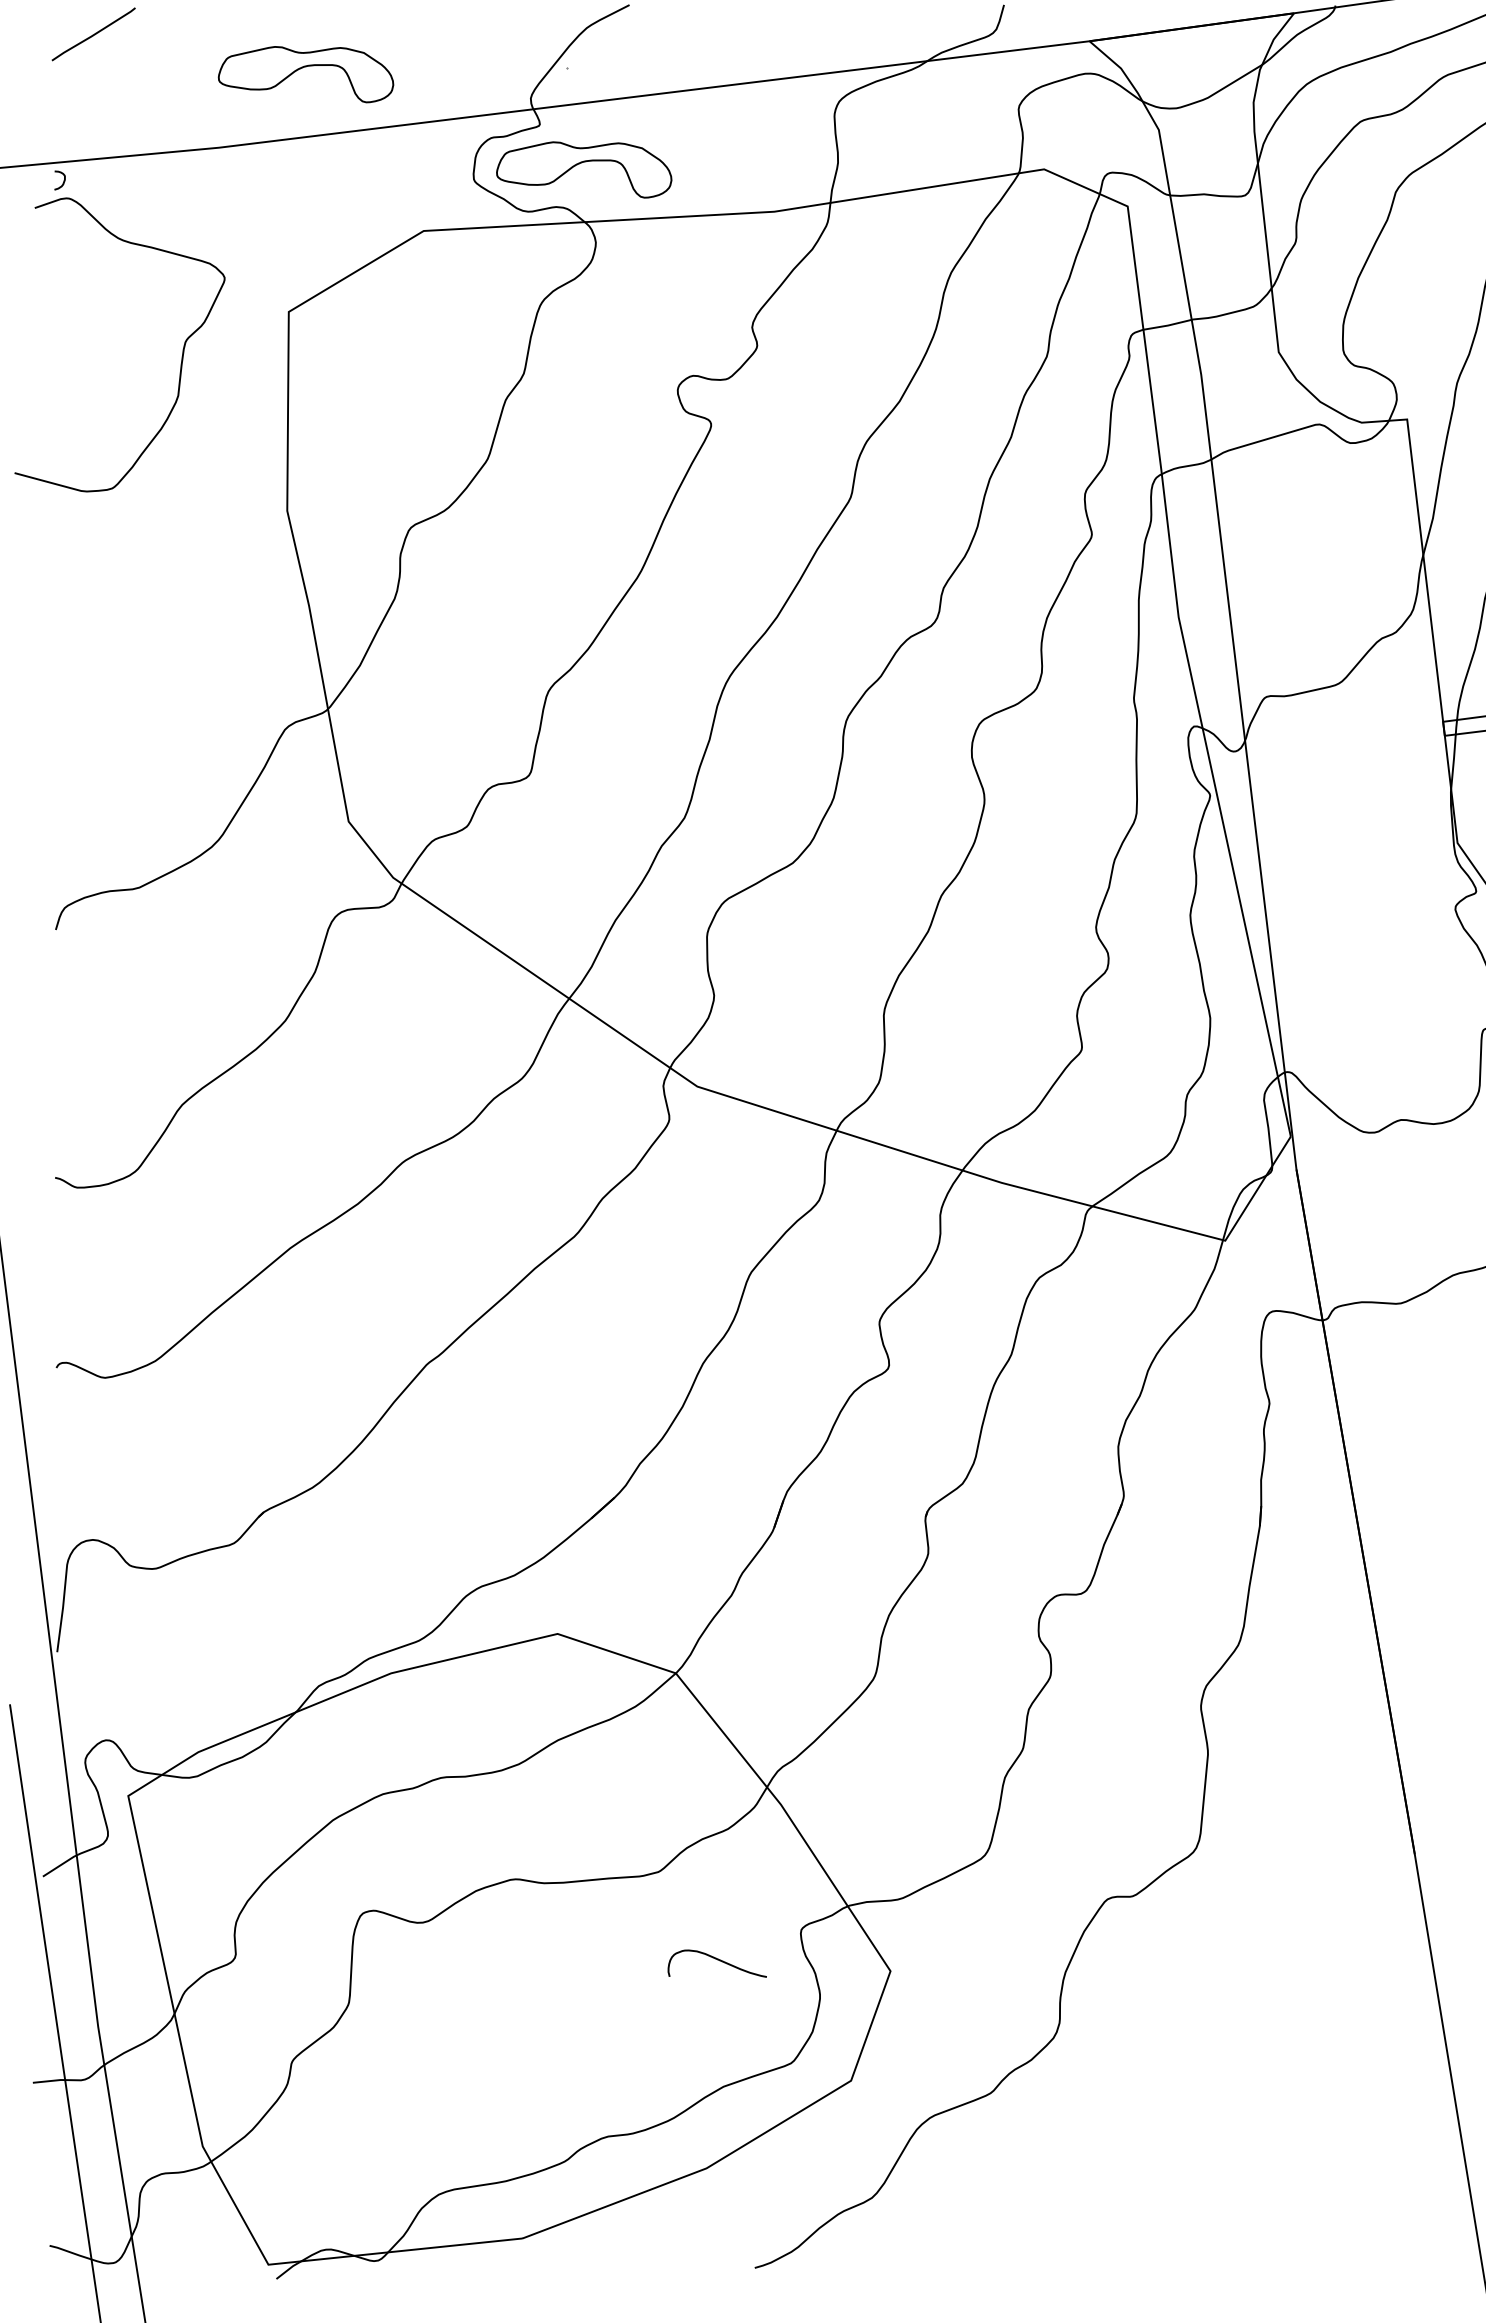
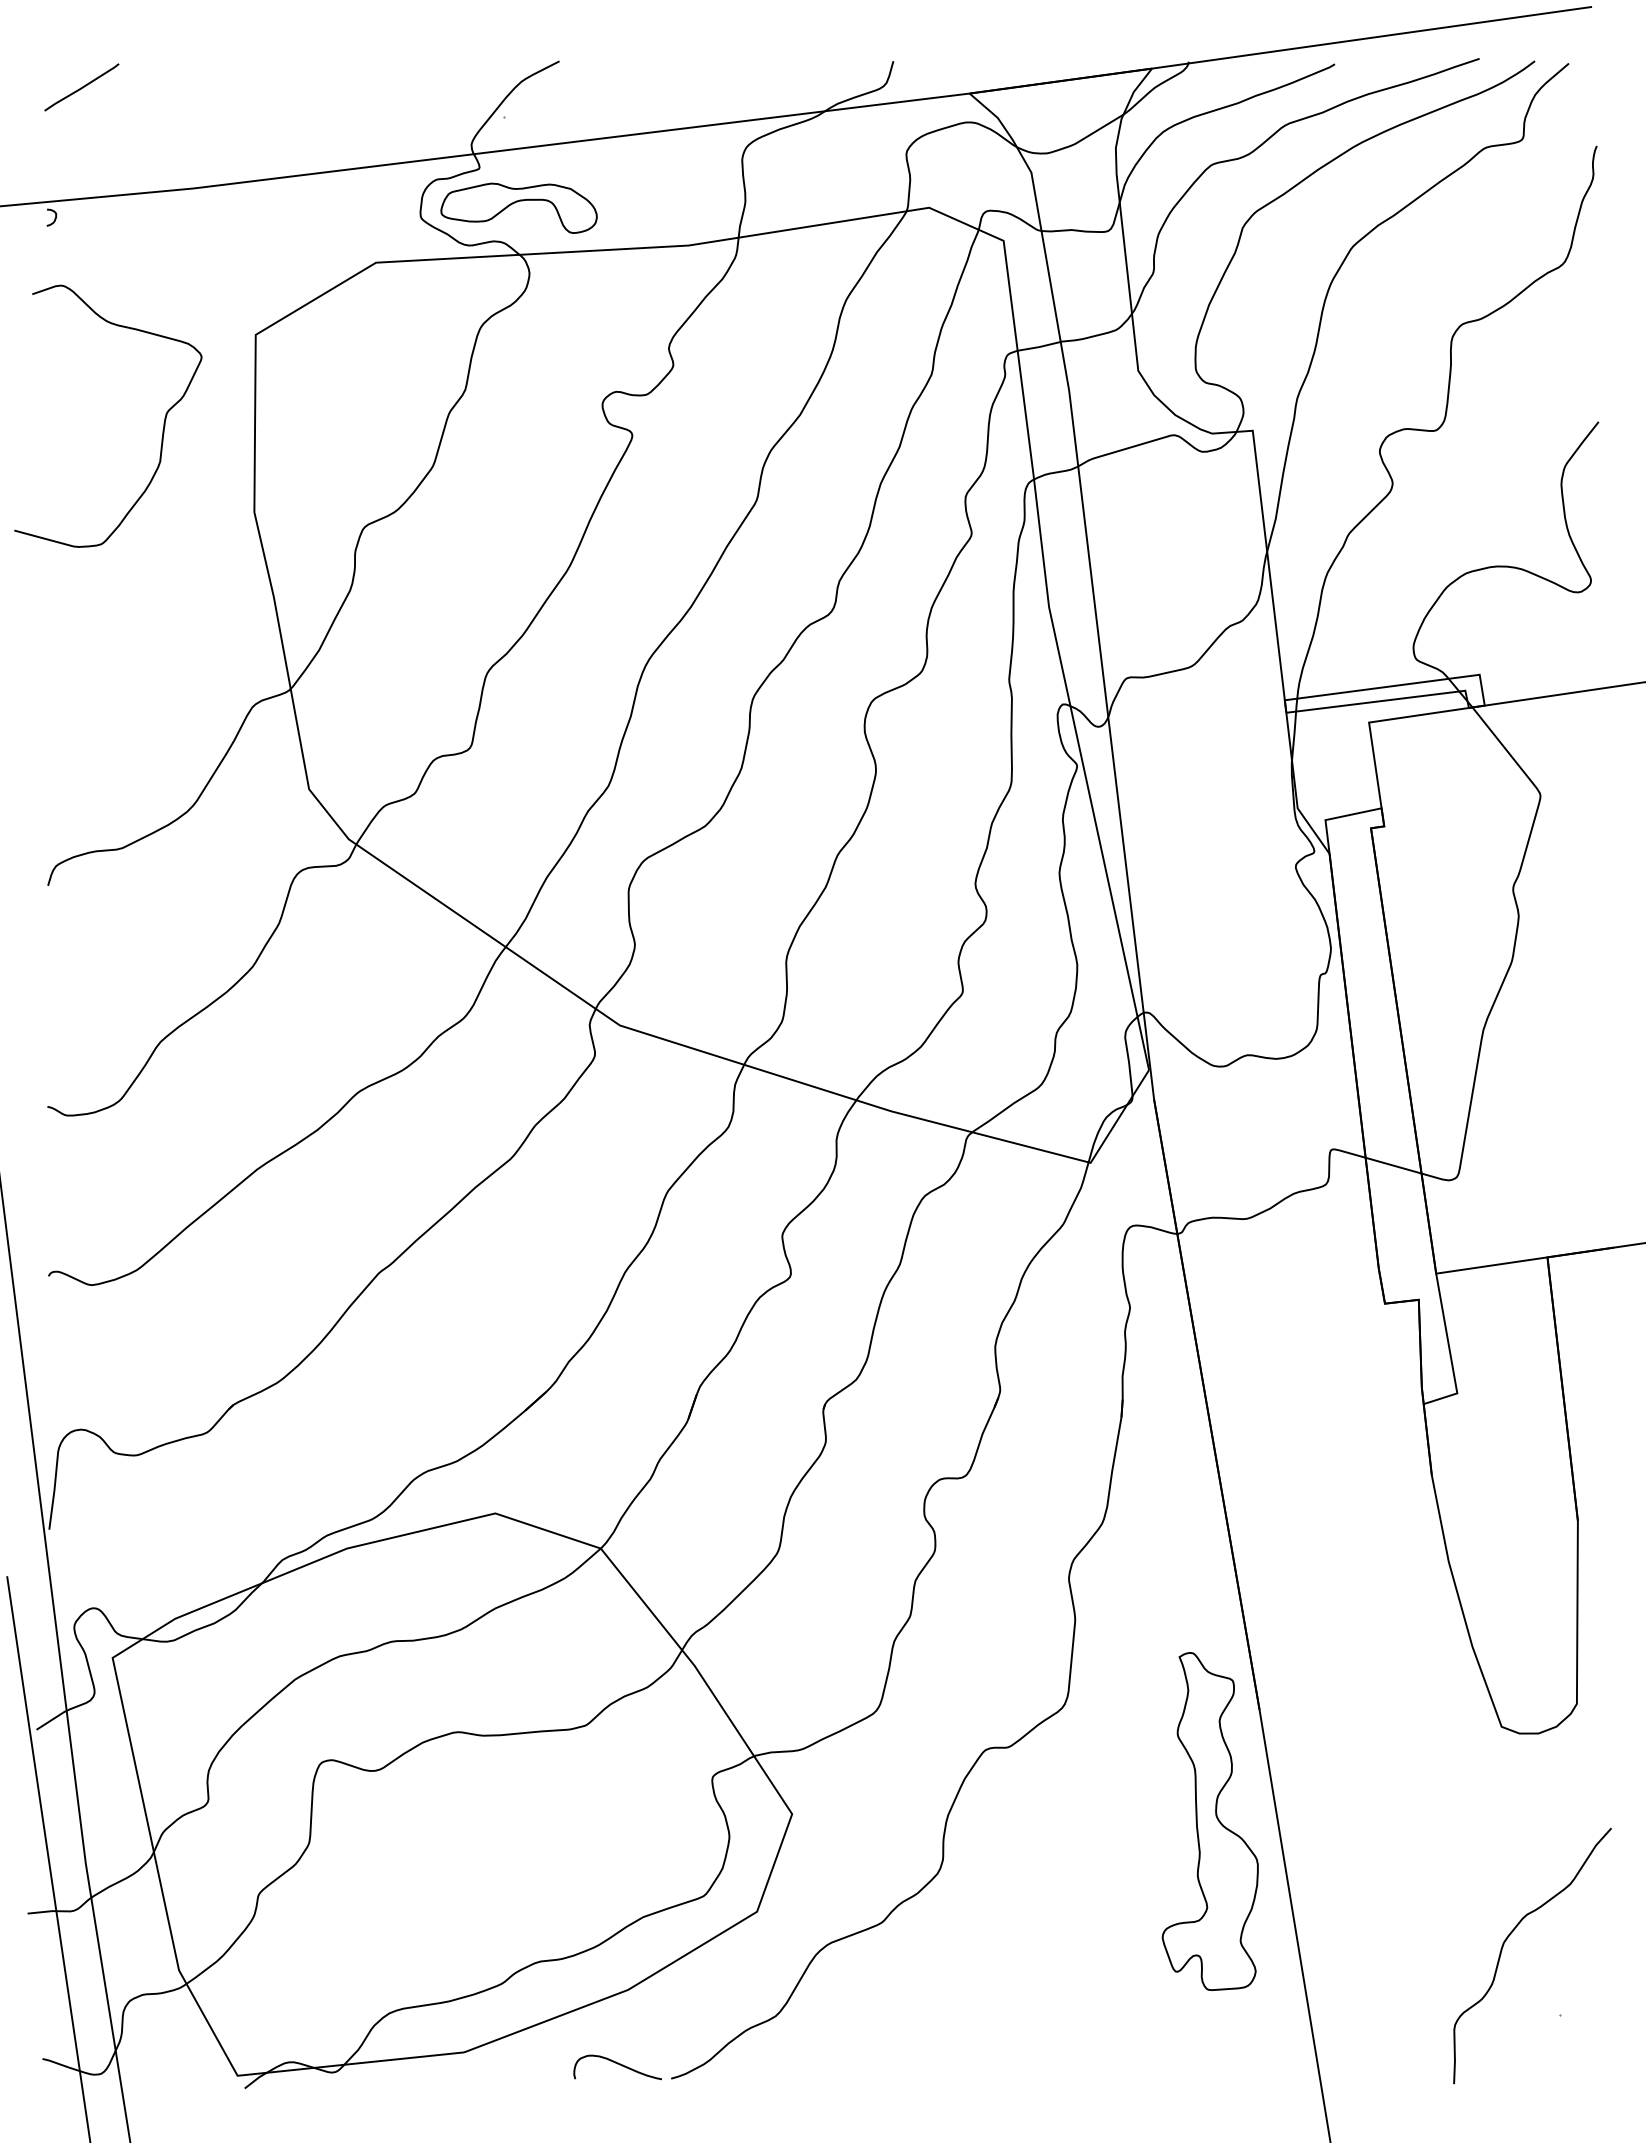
part: (305, 73) -> (270, 122), removed
curve: (181, 351) -> (163, 422), moved
curve: (719, 1961) -> (619, 2065), moved
part: (1358, 1979) -> (1209, 1821), added

